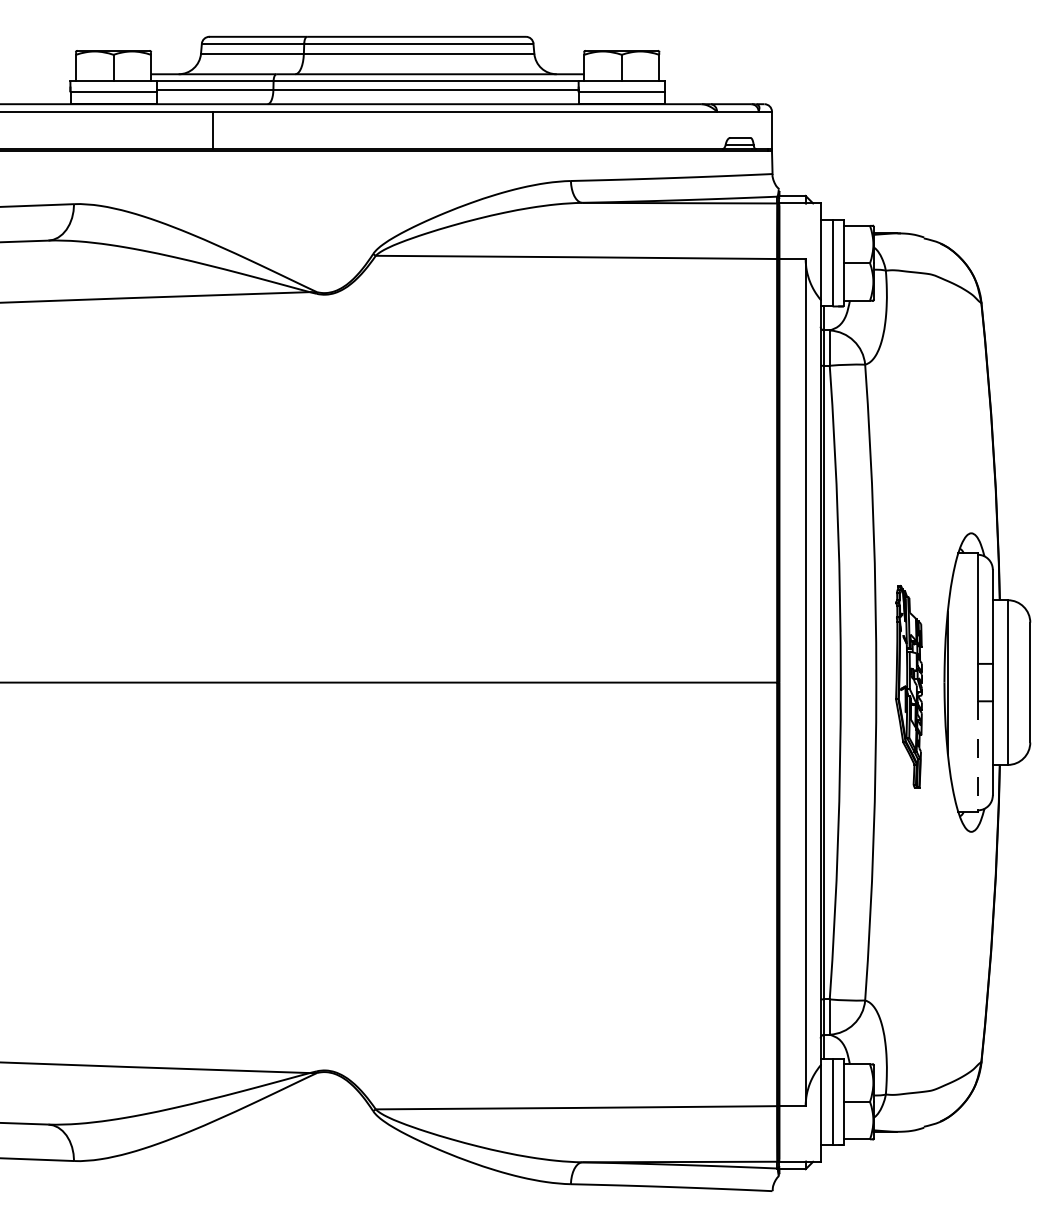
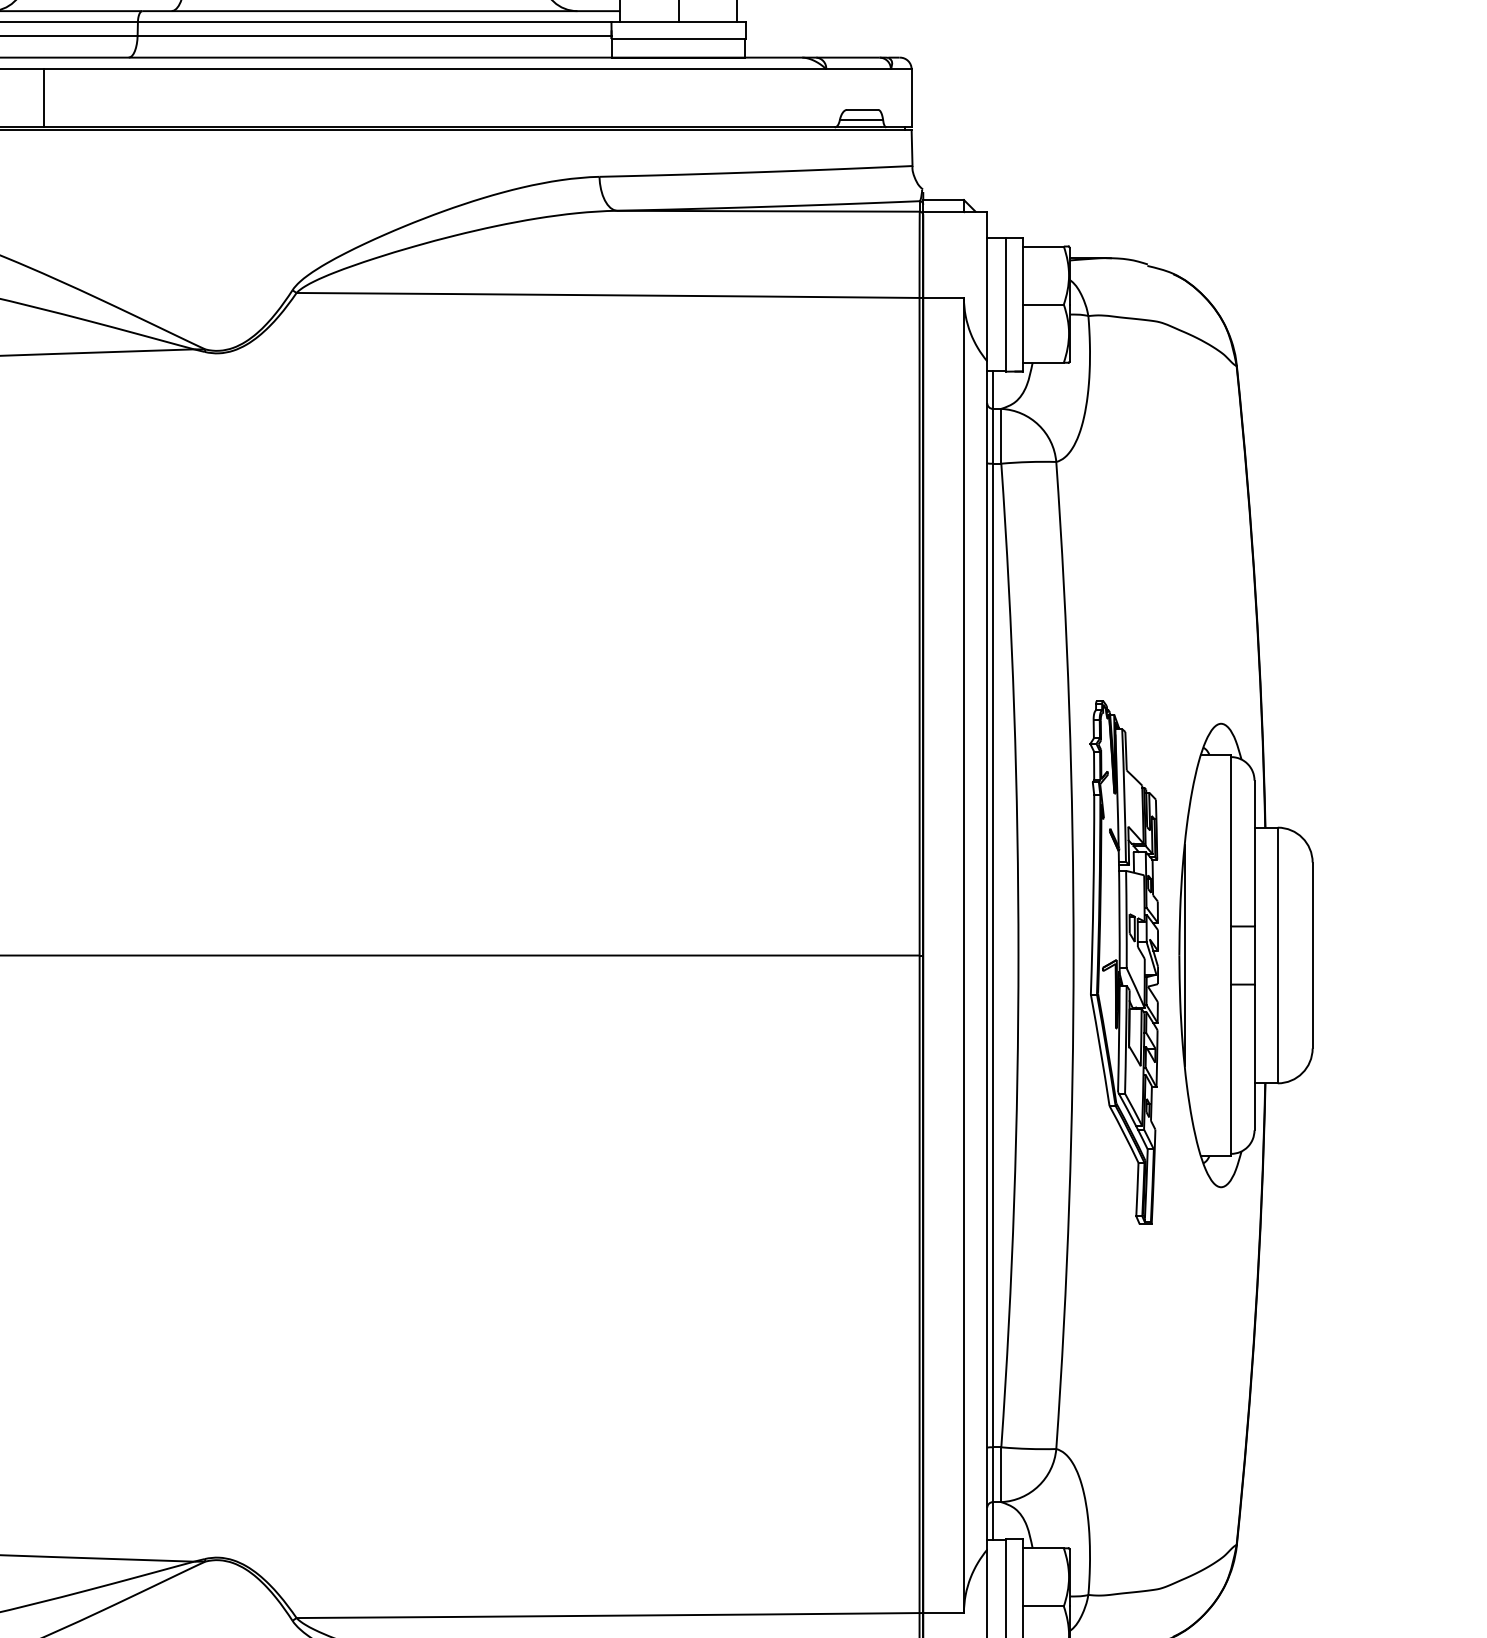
part: (908, 686) -> (1123, 961), size x1.67
line: (977, 755) -> (1230, 1068), dashed -> solid

